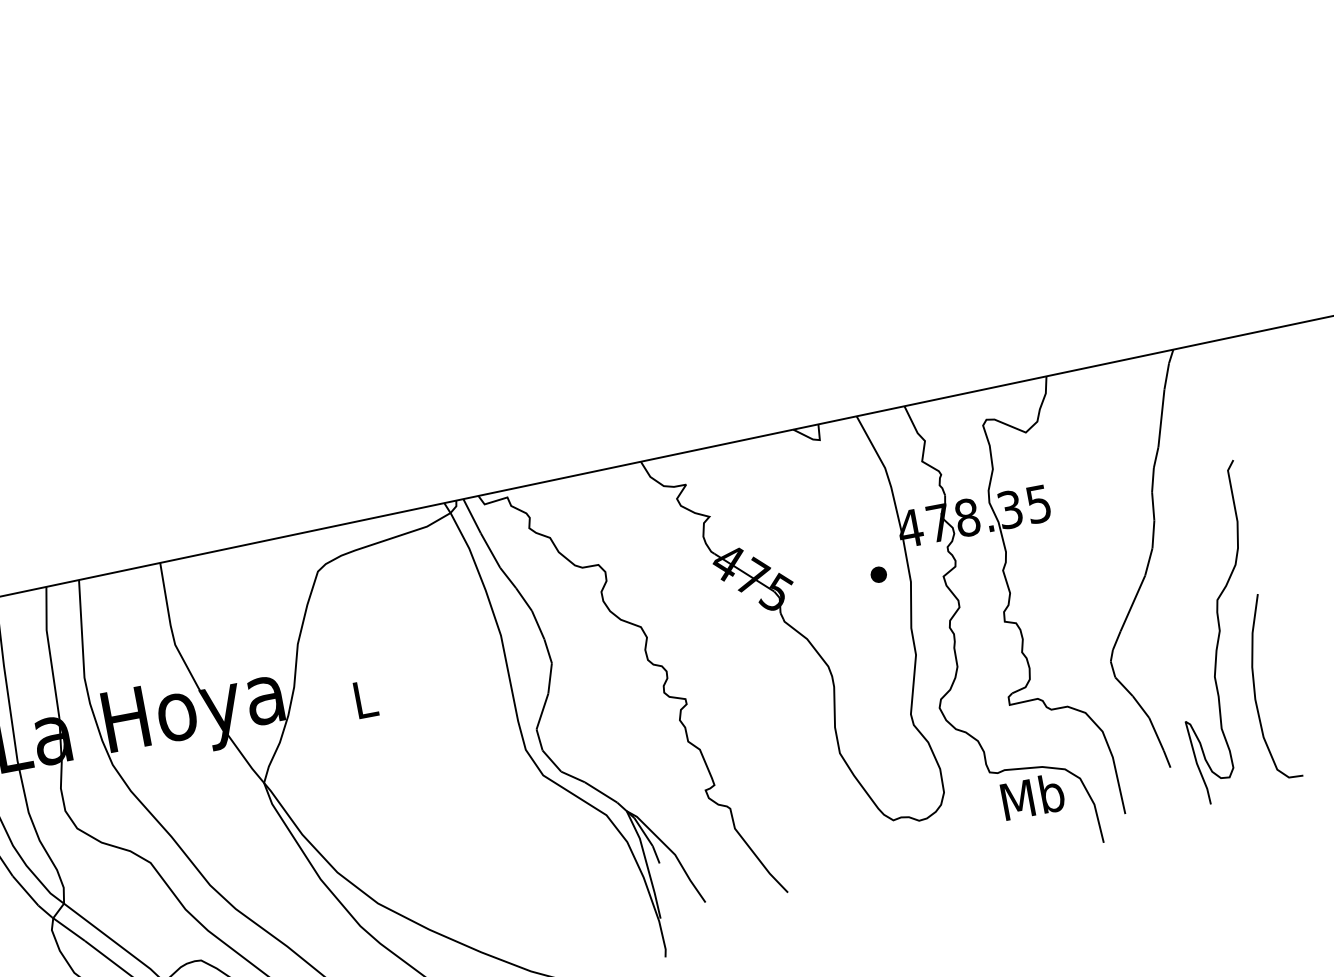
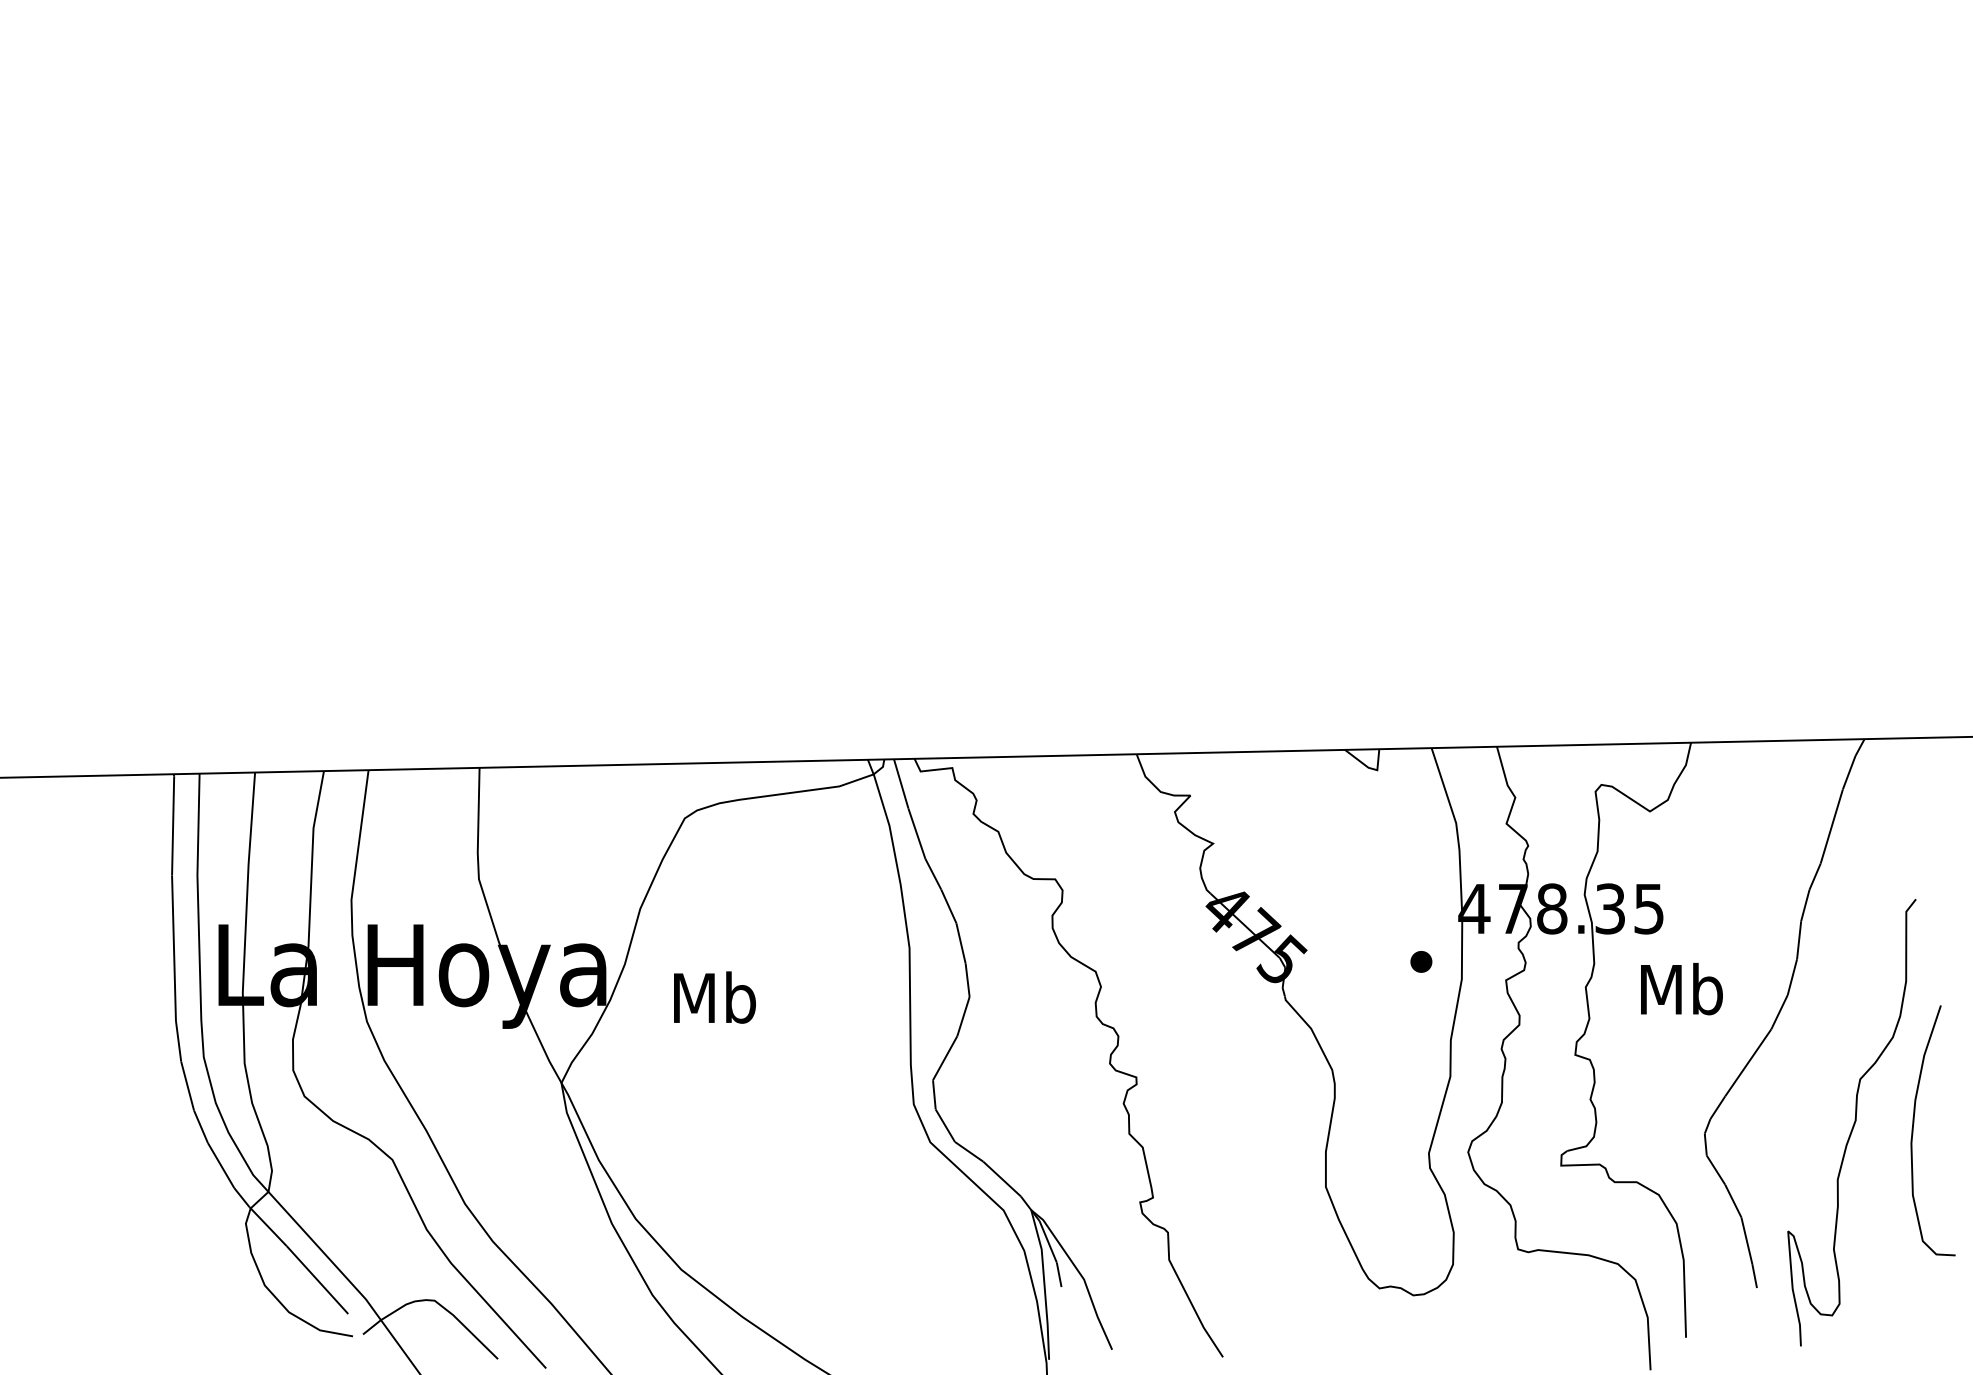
curve: (1255, 689) -> (1913, 1130), moved
text: (364, 698) -> (714, 997), L -> Mb
text: (1032, 797) -> (1681, 989), moved

